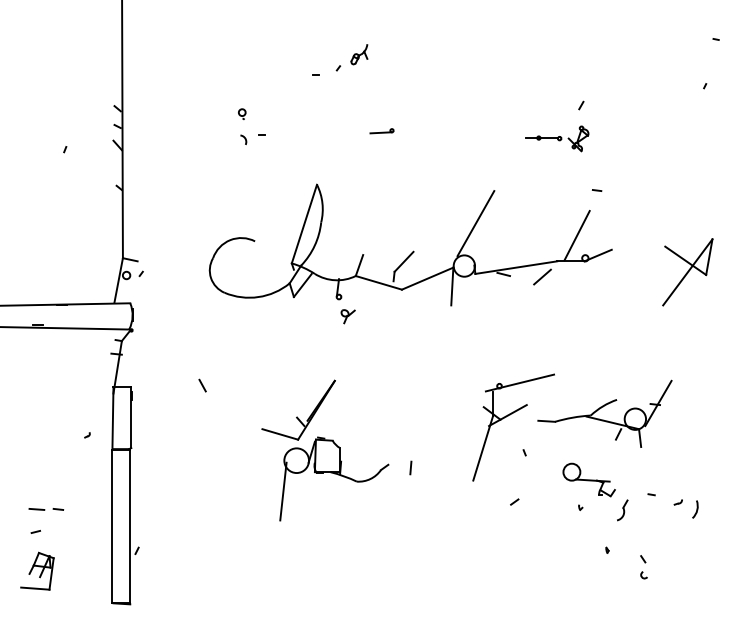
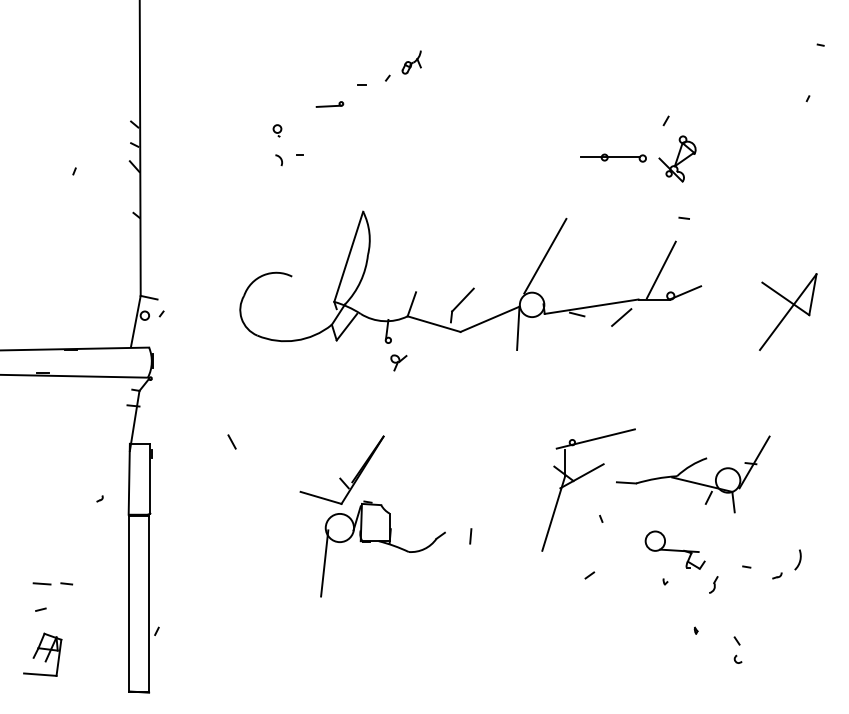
part: (381, 131) -> (329, 104), moved
part: (557, 138) -> (638, 158), size x1.6
arc: (696, 509) -> (799, 559), moved
part: (622, 510) -> (713, 585), size x0.7

